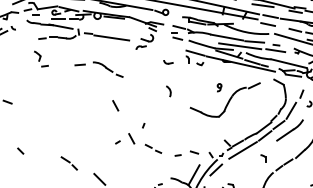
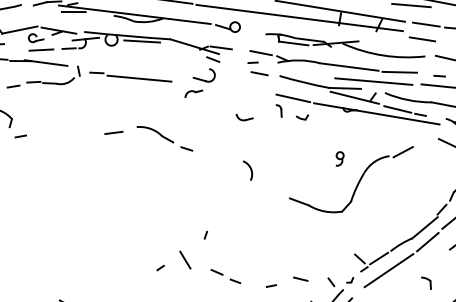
part: (98, 69) -> (147, 139), moved
line: (115, 105) -> (152, 201), removed

